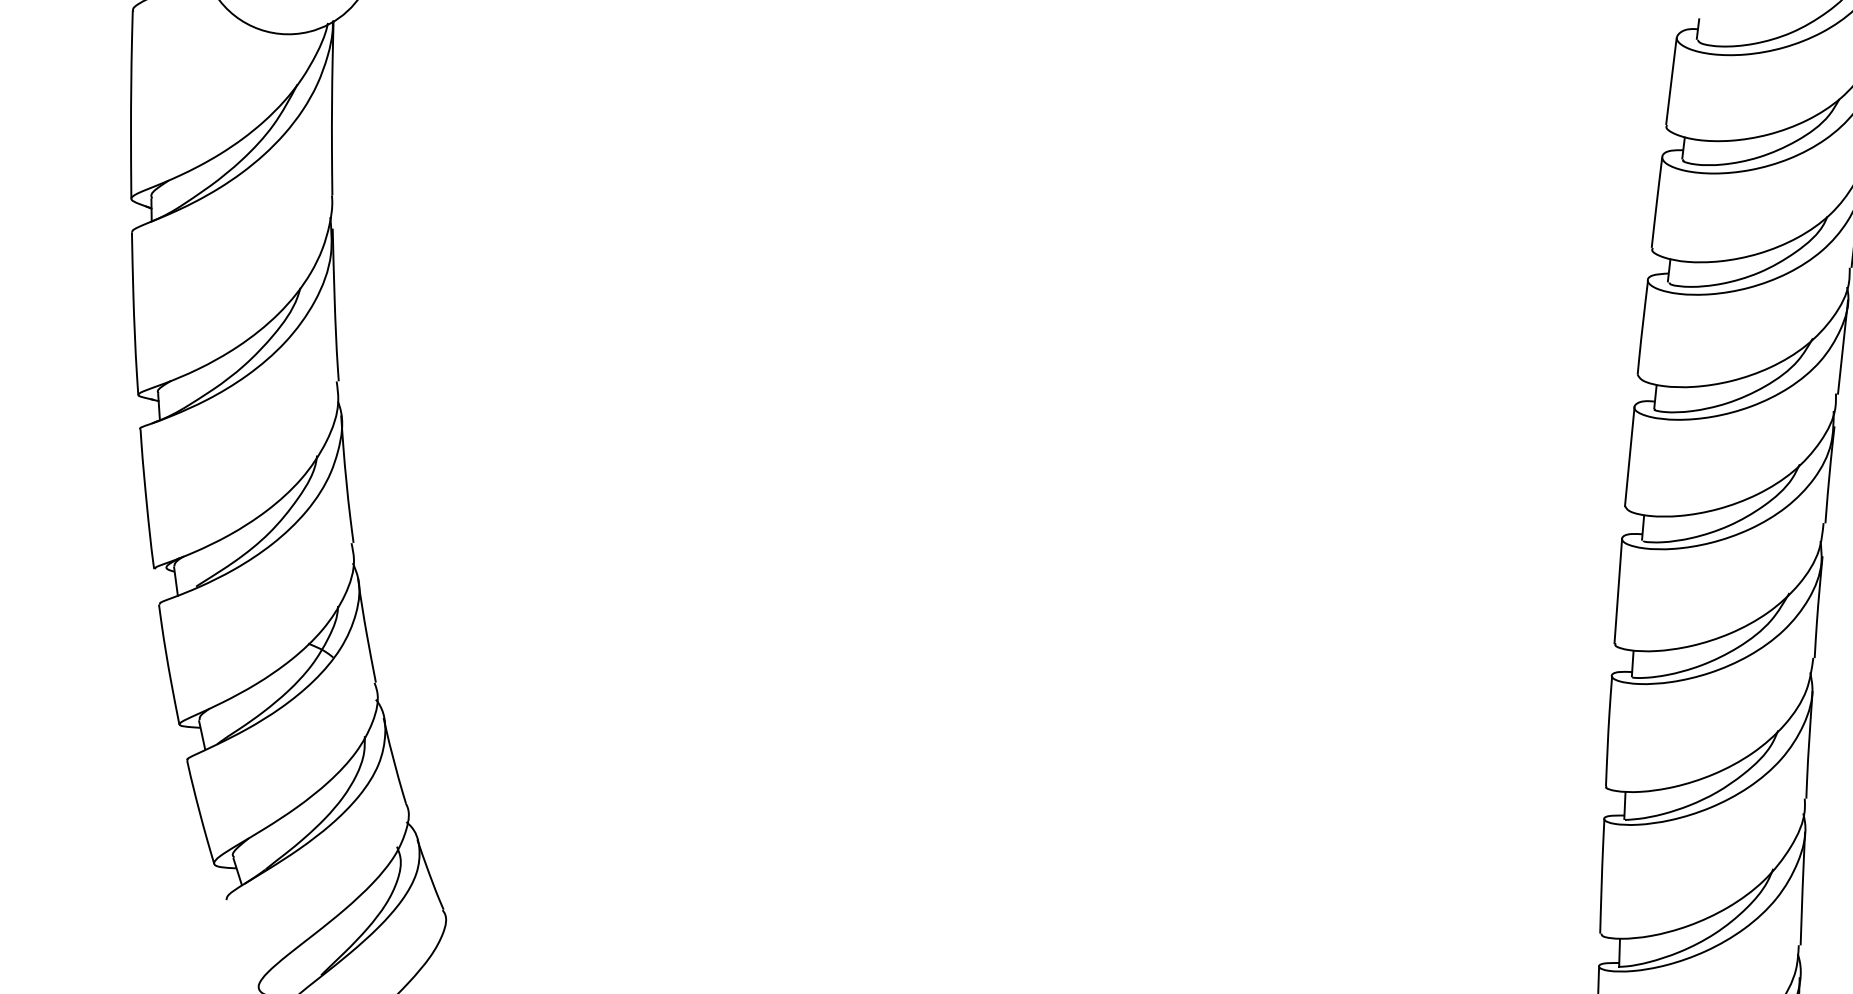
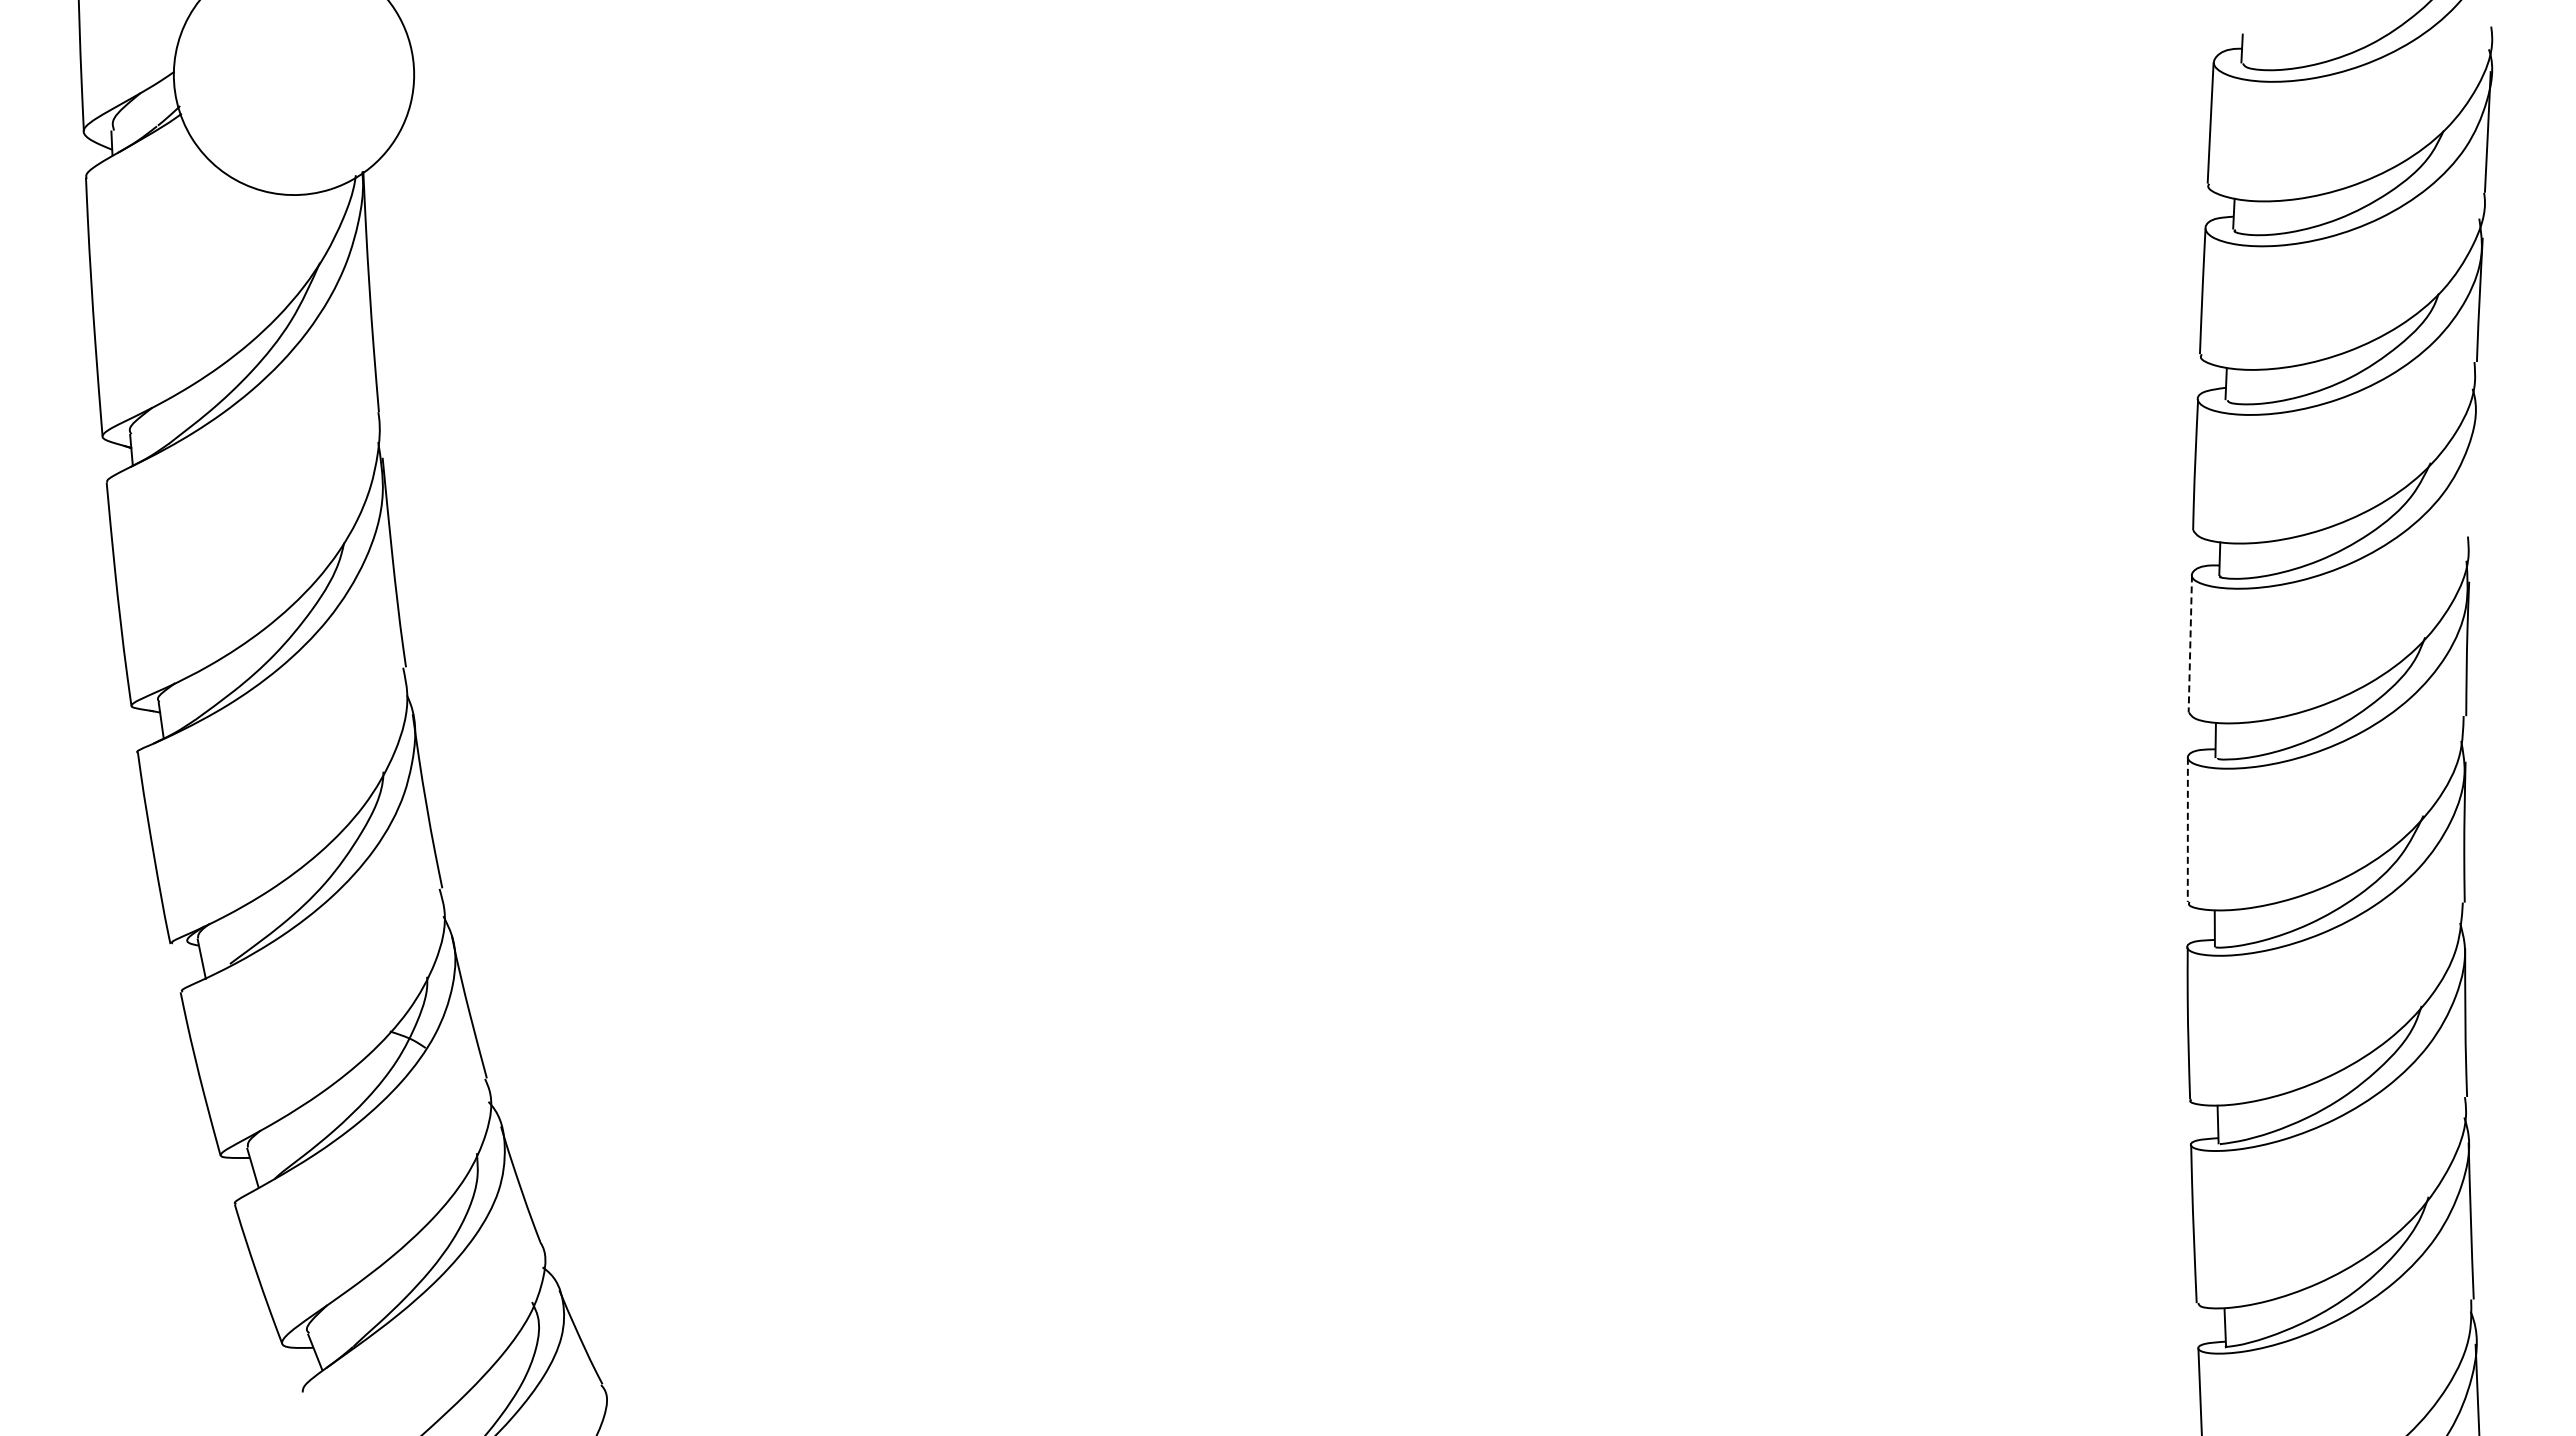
line: (1842, 346) -> (2472, 471), removed
line: (1629, 456) -> (2190, 643), solid -> dashed
line: (1618, 591) -> (2187, 830), solid -> dashed

